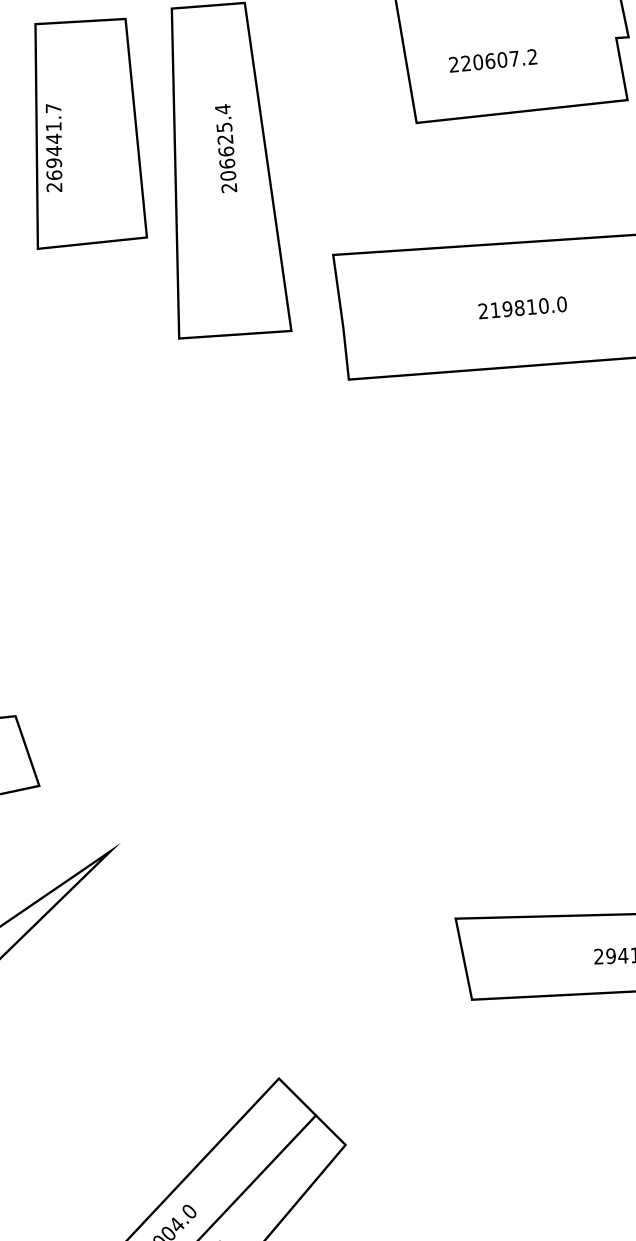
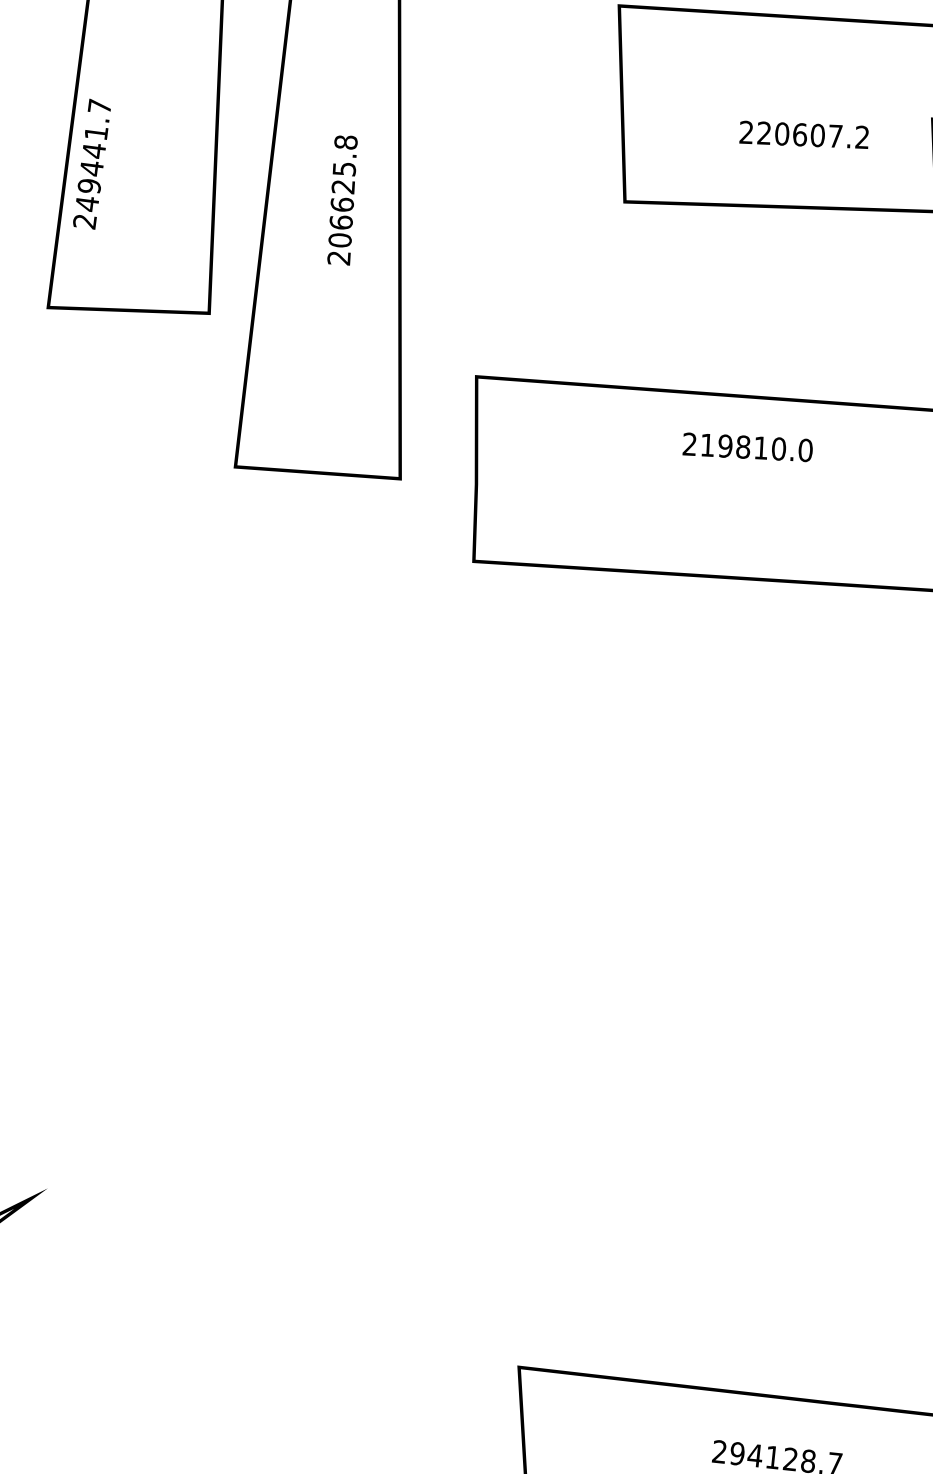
text: (493, 60) -> (804, 134), moved
text: (222, 109) -> (345, 142), 206625.4 -> 206625.8
text: (54, 175) -> (87, 204), 269441.7 -> 249441.7
text: (522, 307) -> (747, 446), moved

